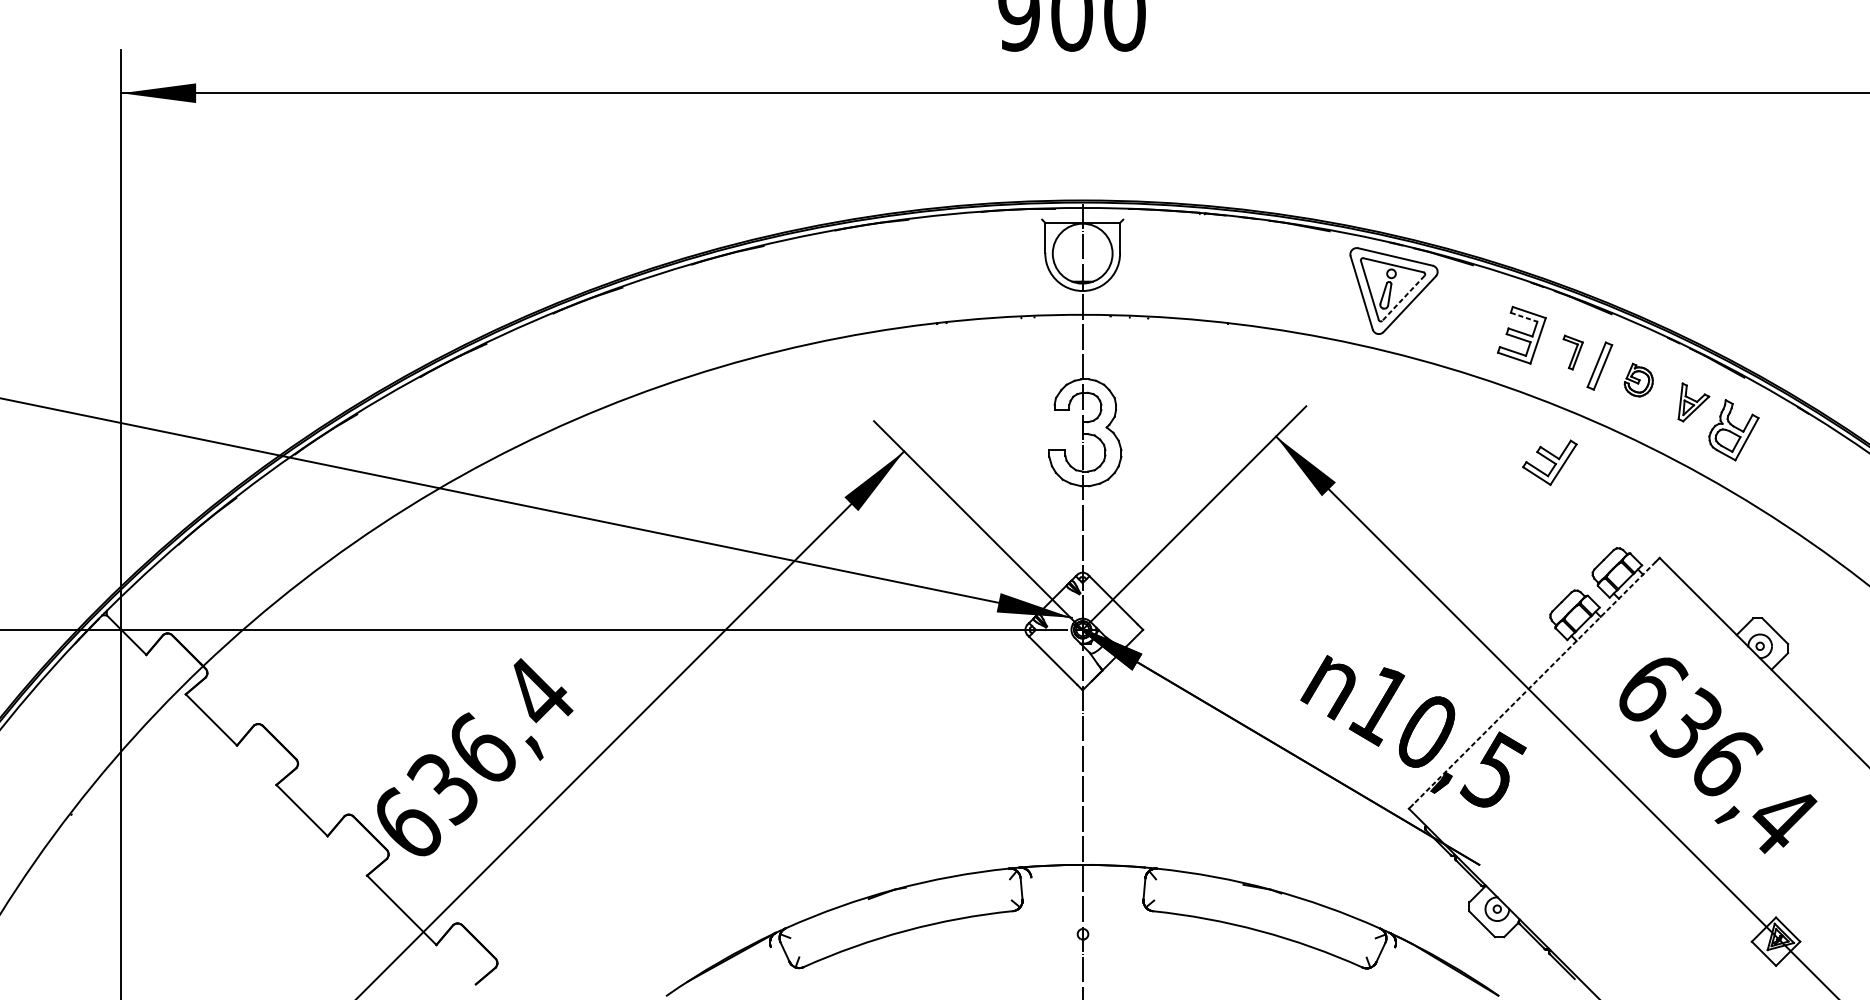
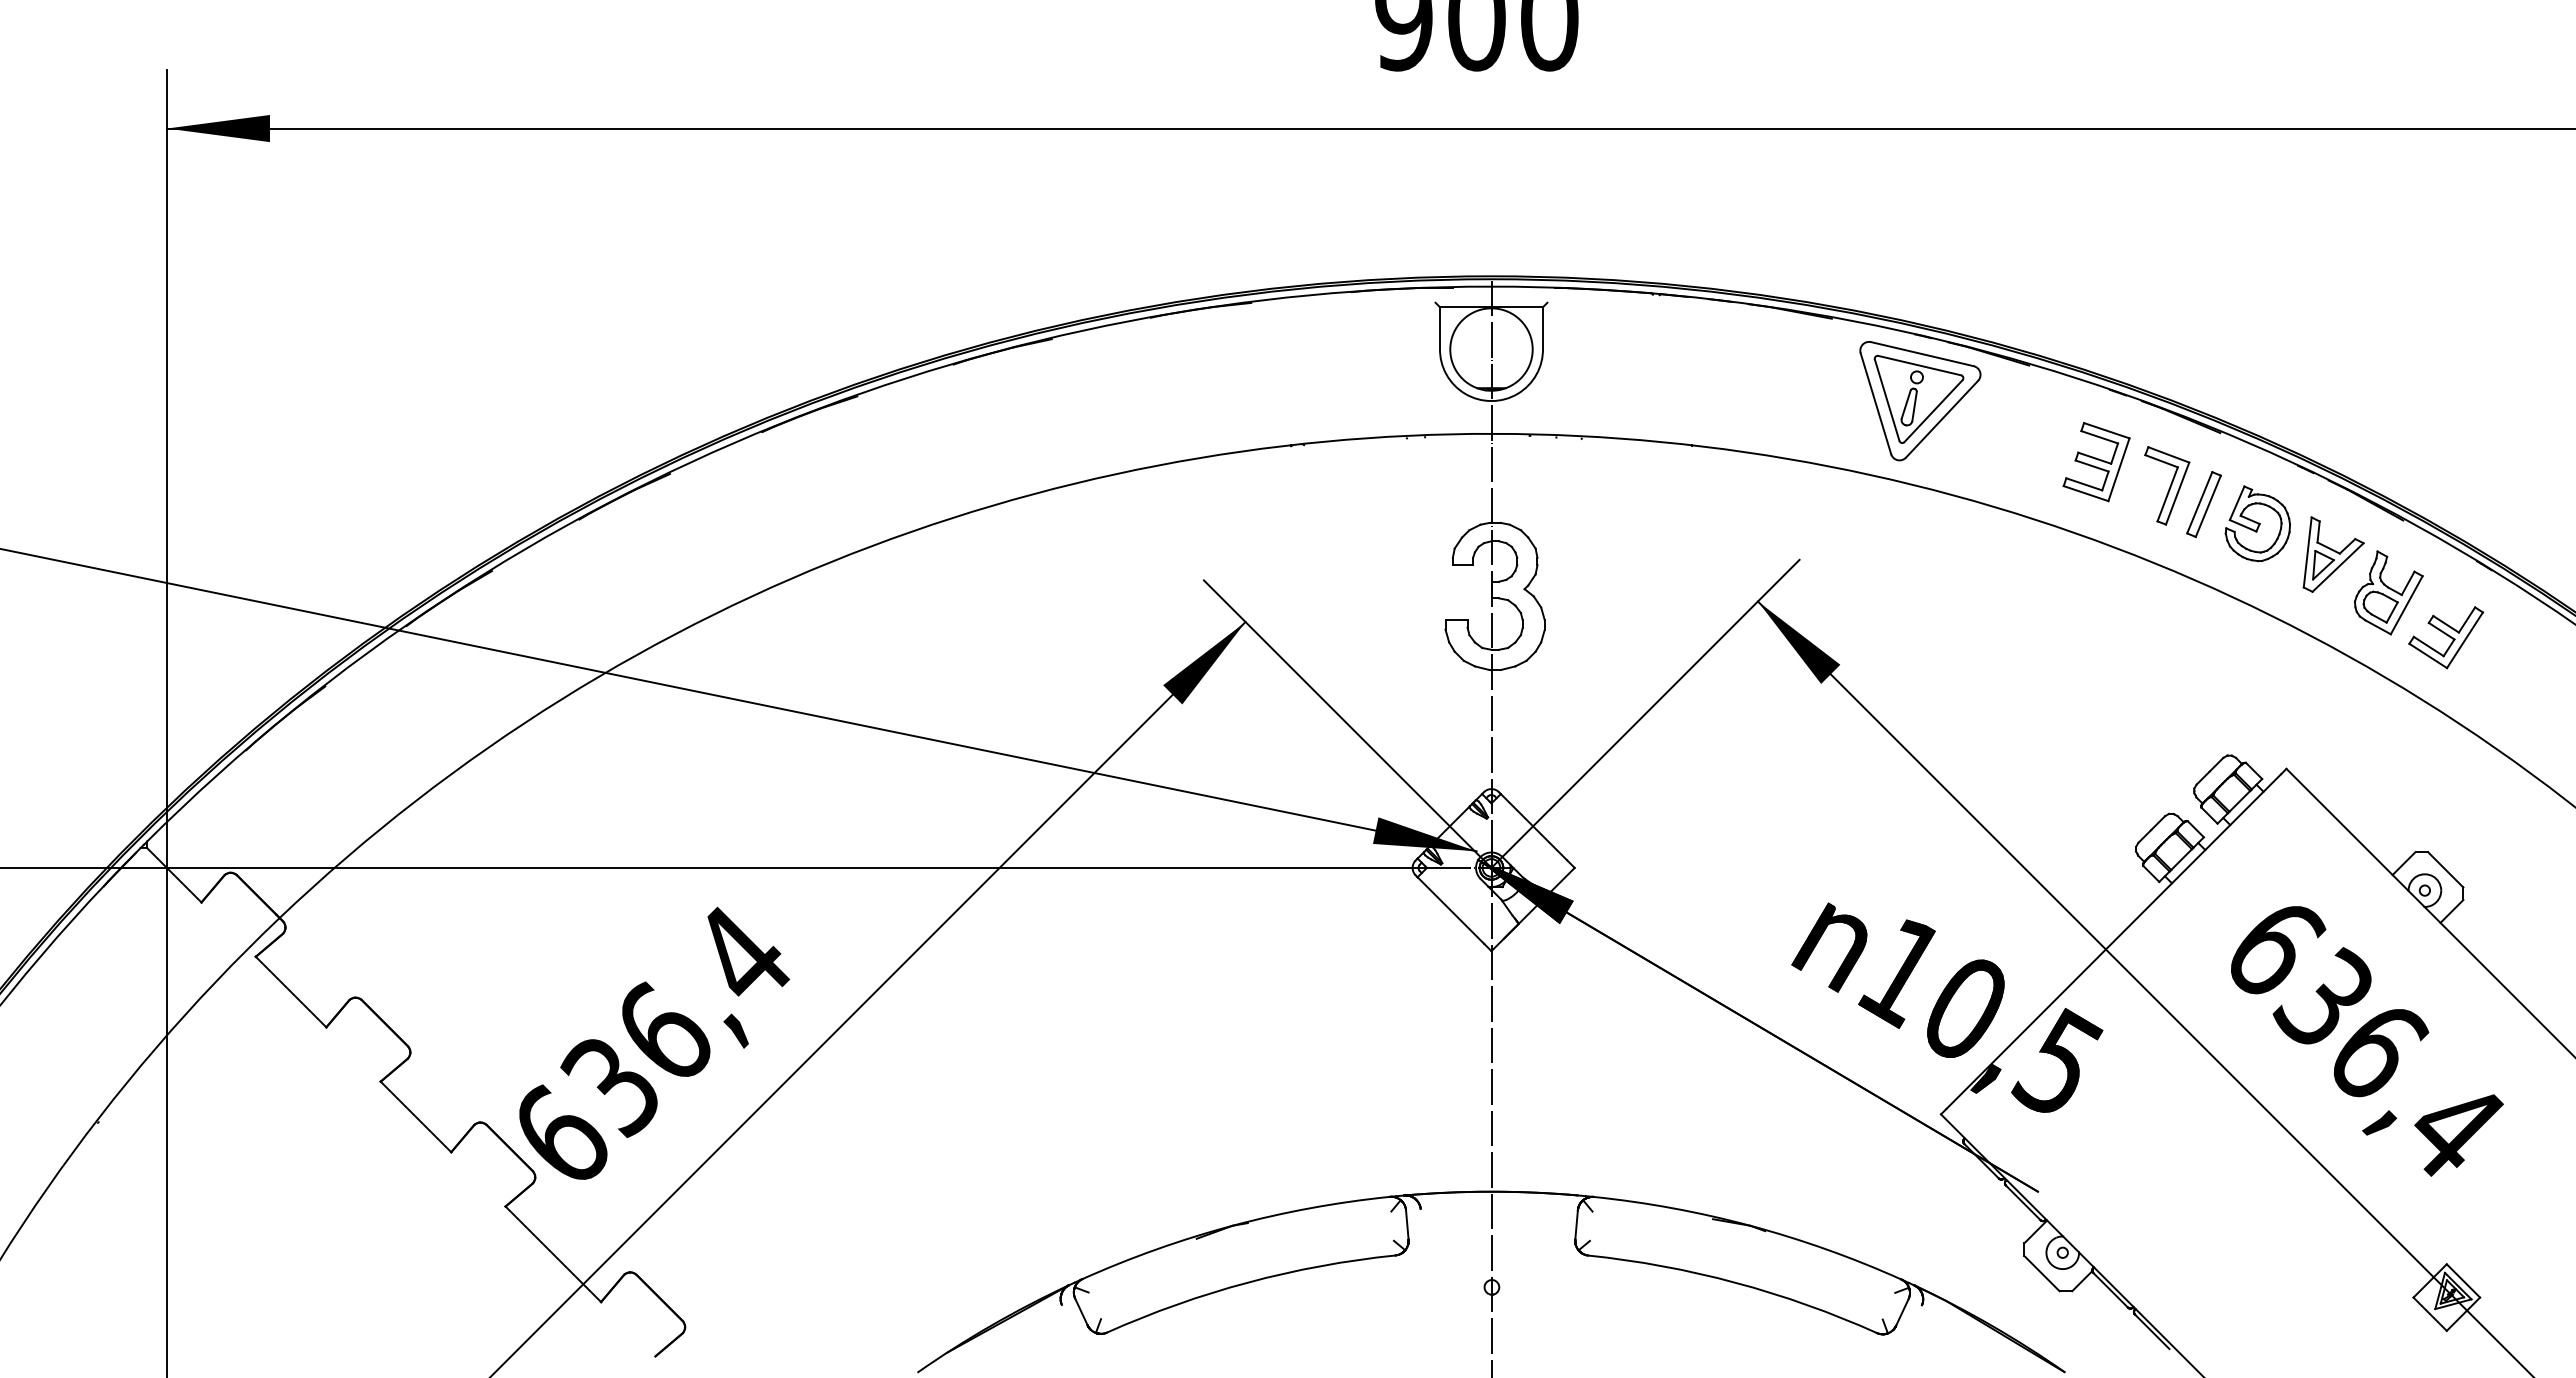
line: (1403, 298) -> (1933, 411), dashed -> solid
line: (1524, 317) -> (2100, 437), dashed -> solid
part: (1573, 352) -> (2167, 485), size x1.67
part: (1638, 379) -> (2257, 523), size x1.67
part: (1693, 402) -> (2333, 554), size x1.43
part: (1550, 462) -> (2446, 637), moved
line: (1534, 683) -> (2113, 941), dashed -> solid

